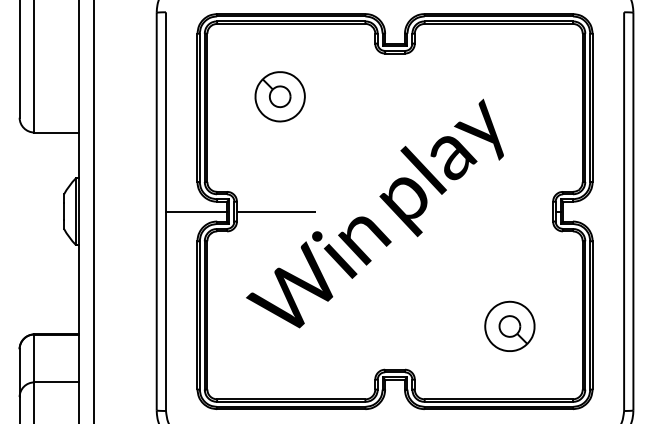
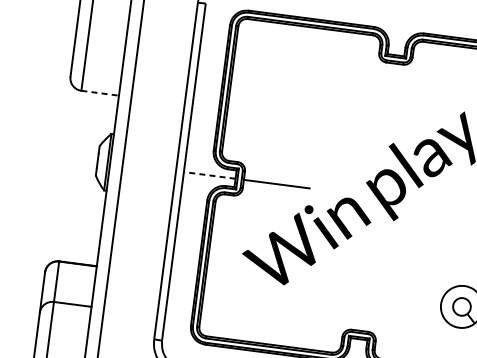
part: (279, 96) -> (292, 87), removed
line: (57, 132) -> (100, 93), solid -> dashed
line: (196, 211) -> (209, 175), solid -> dashed

